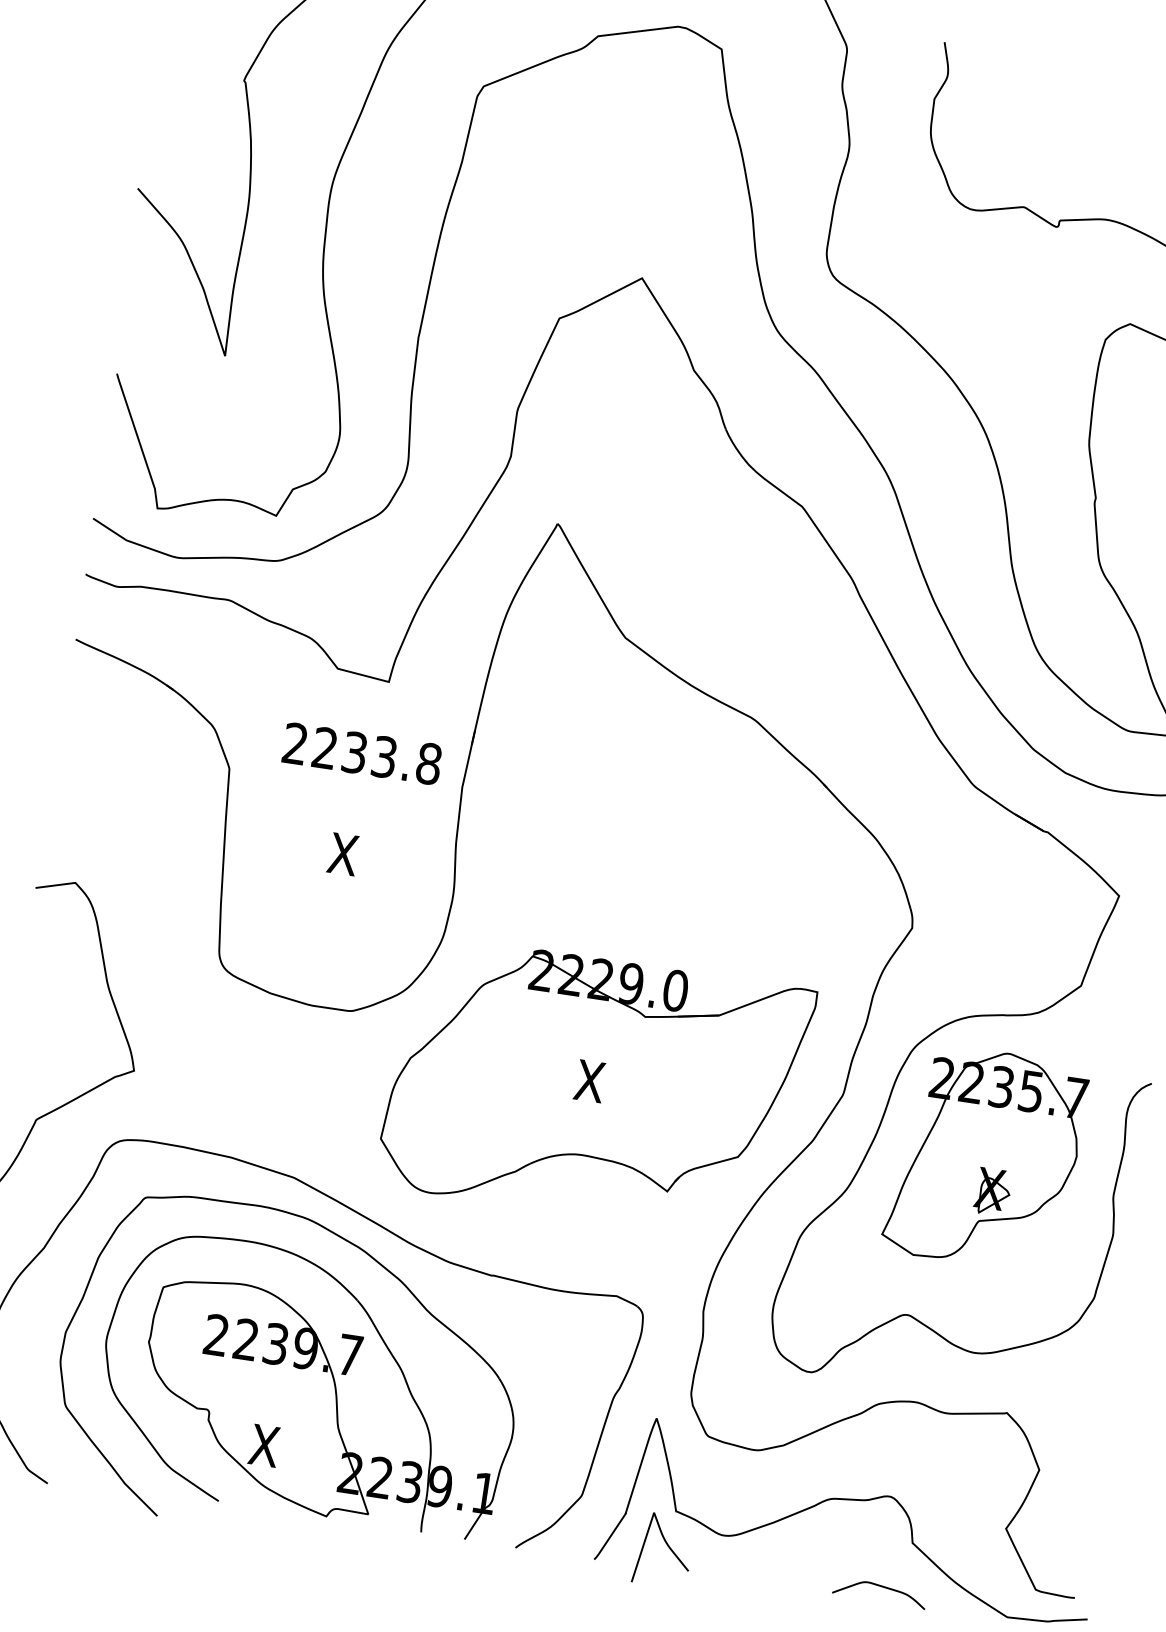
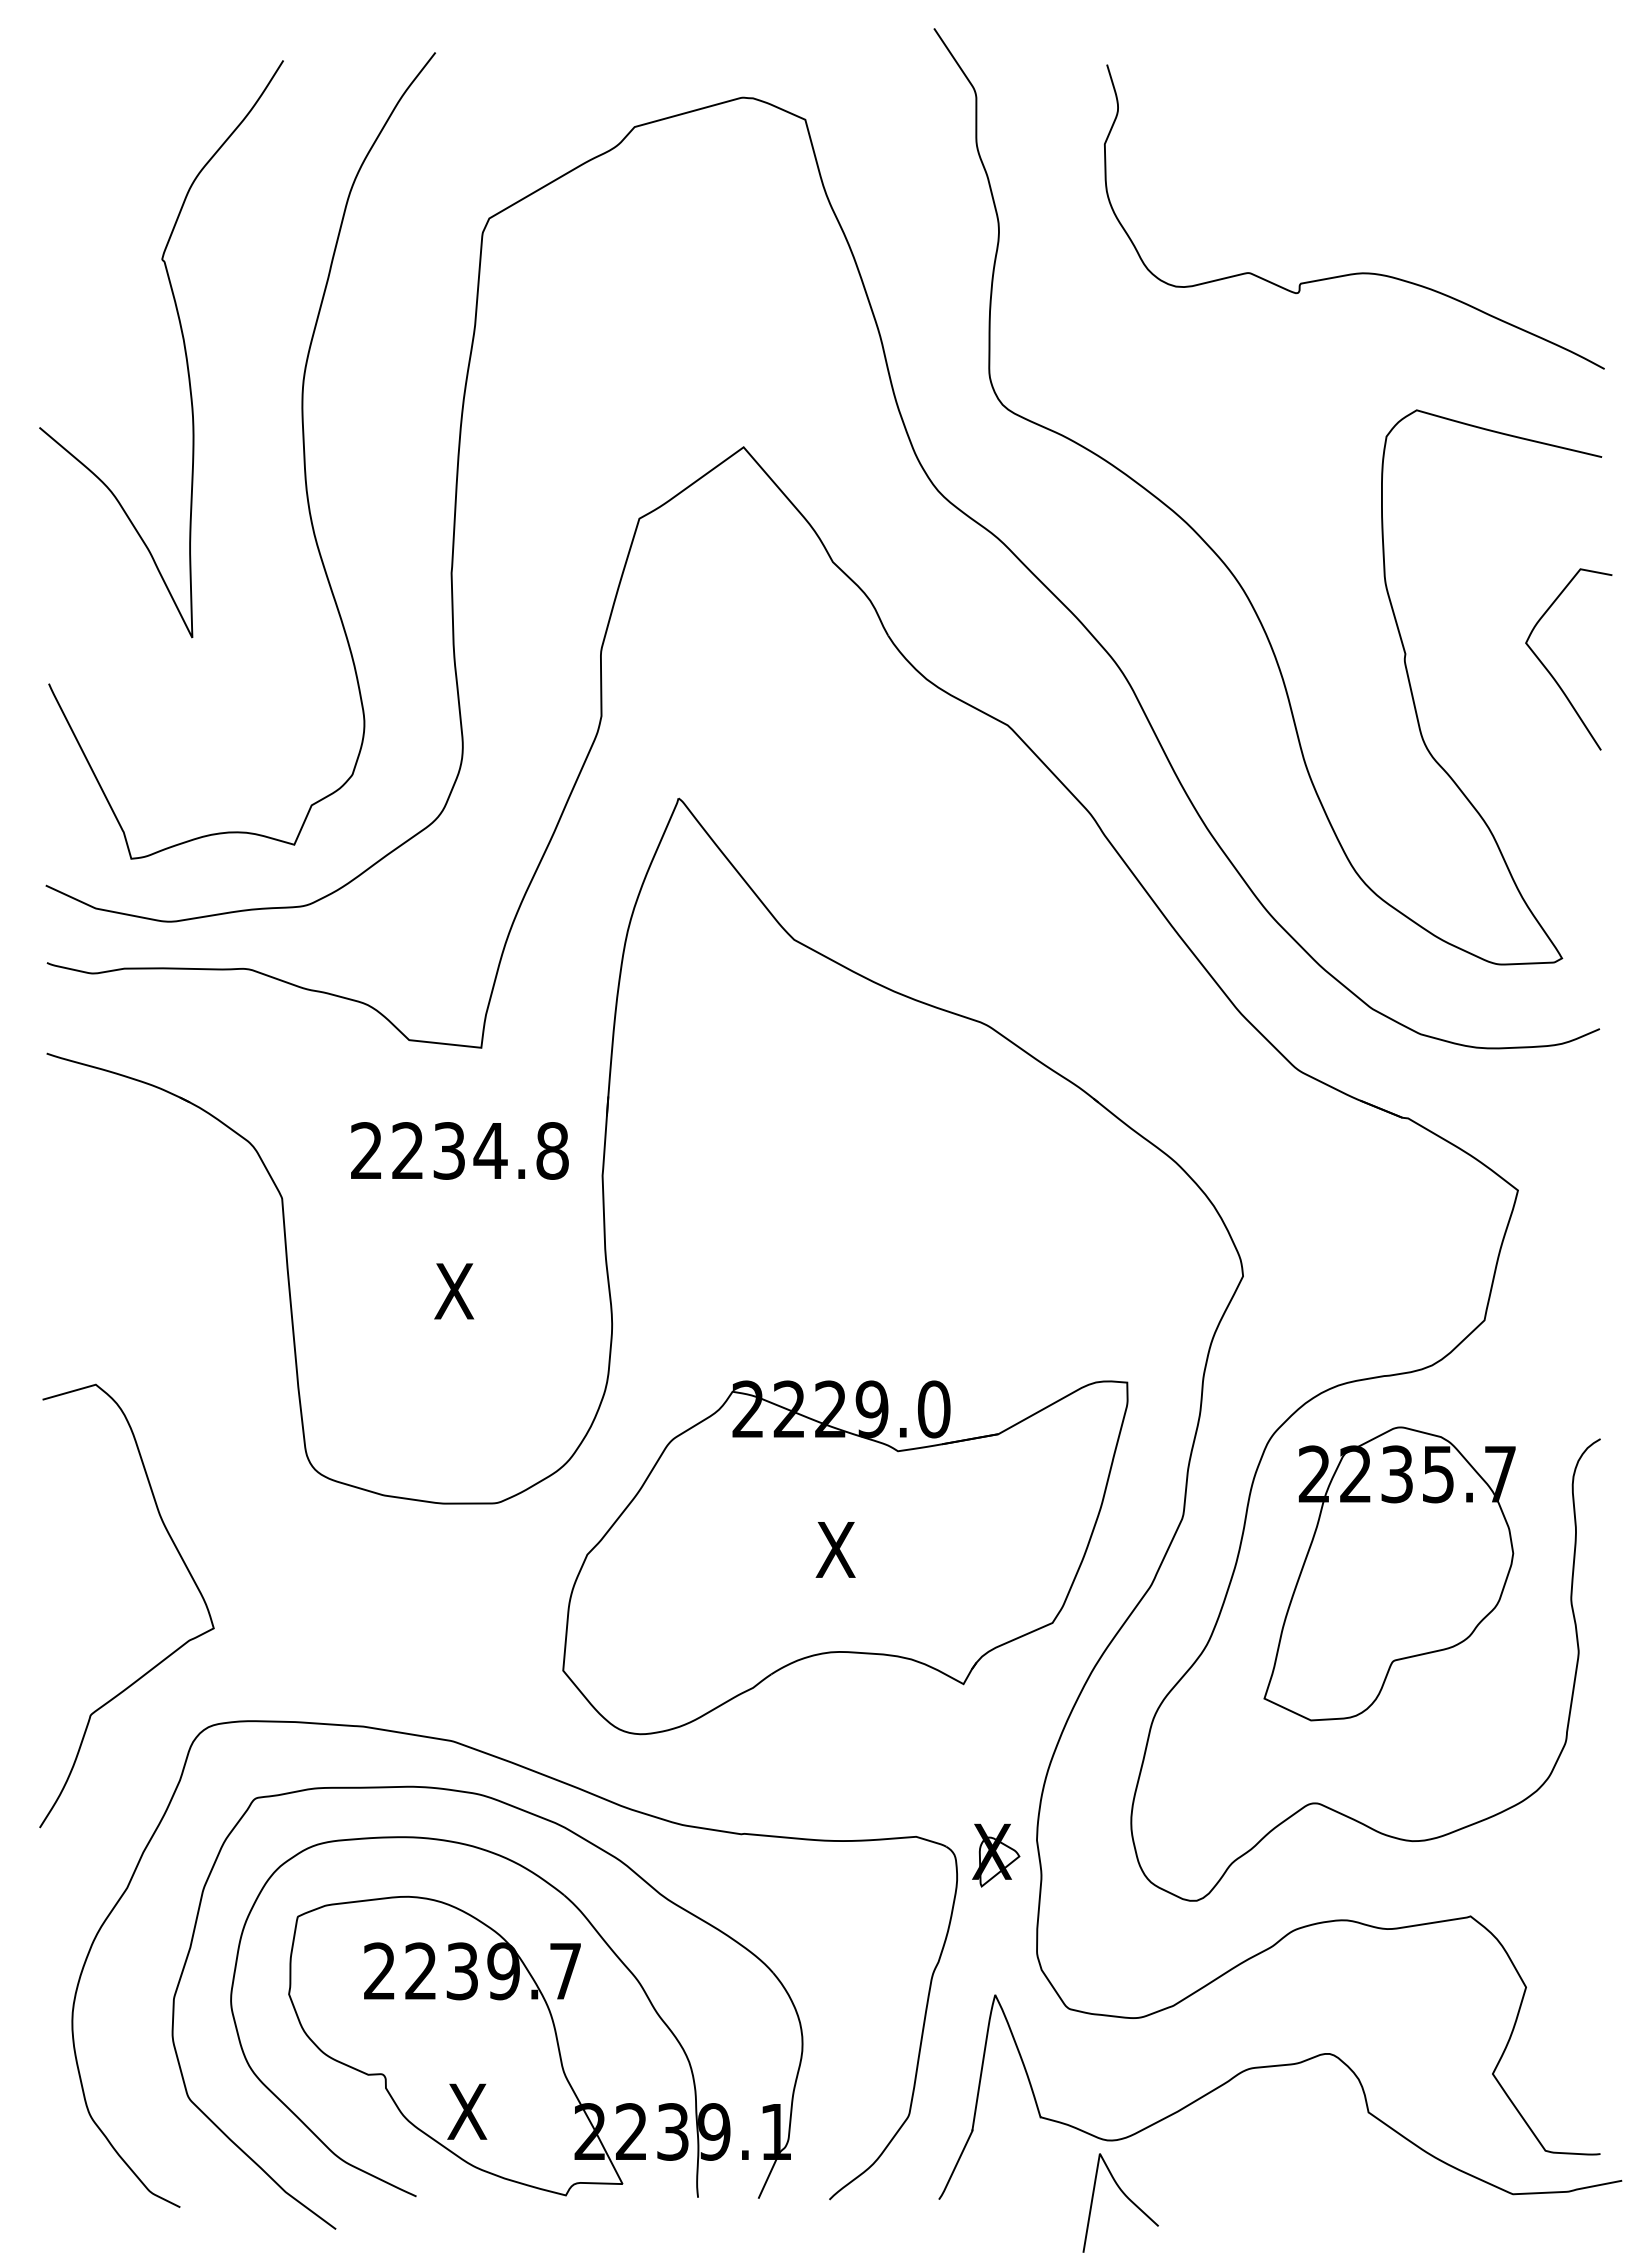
text: (384, 756) -> (490, 1150), 2233.8 -> 2234.8
part: (992, 1191) -> (996, 1855), moved
curve: (667, 1546) -> (1125, 2196), moved
curve: (880, 1586) -> (1334, 2178), removed

